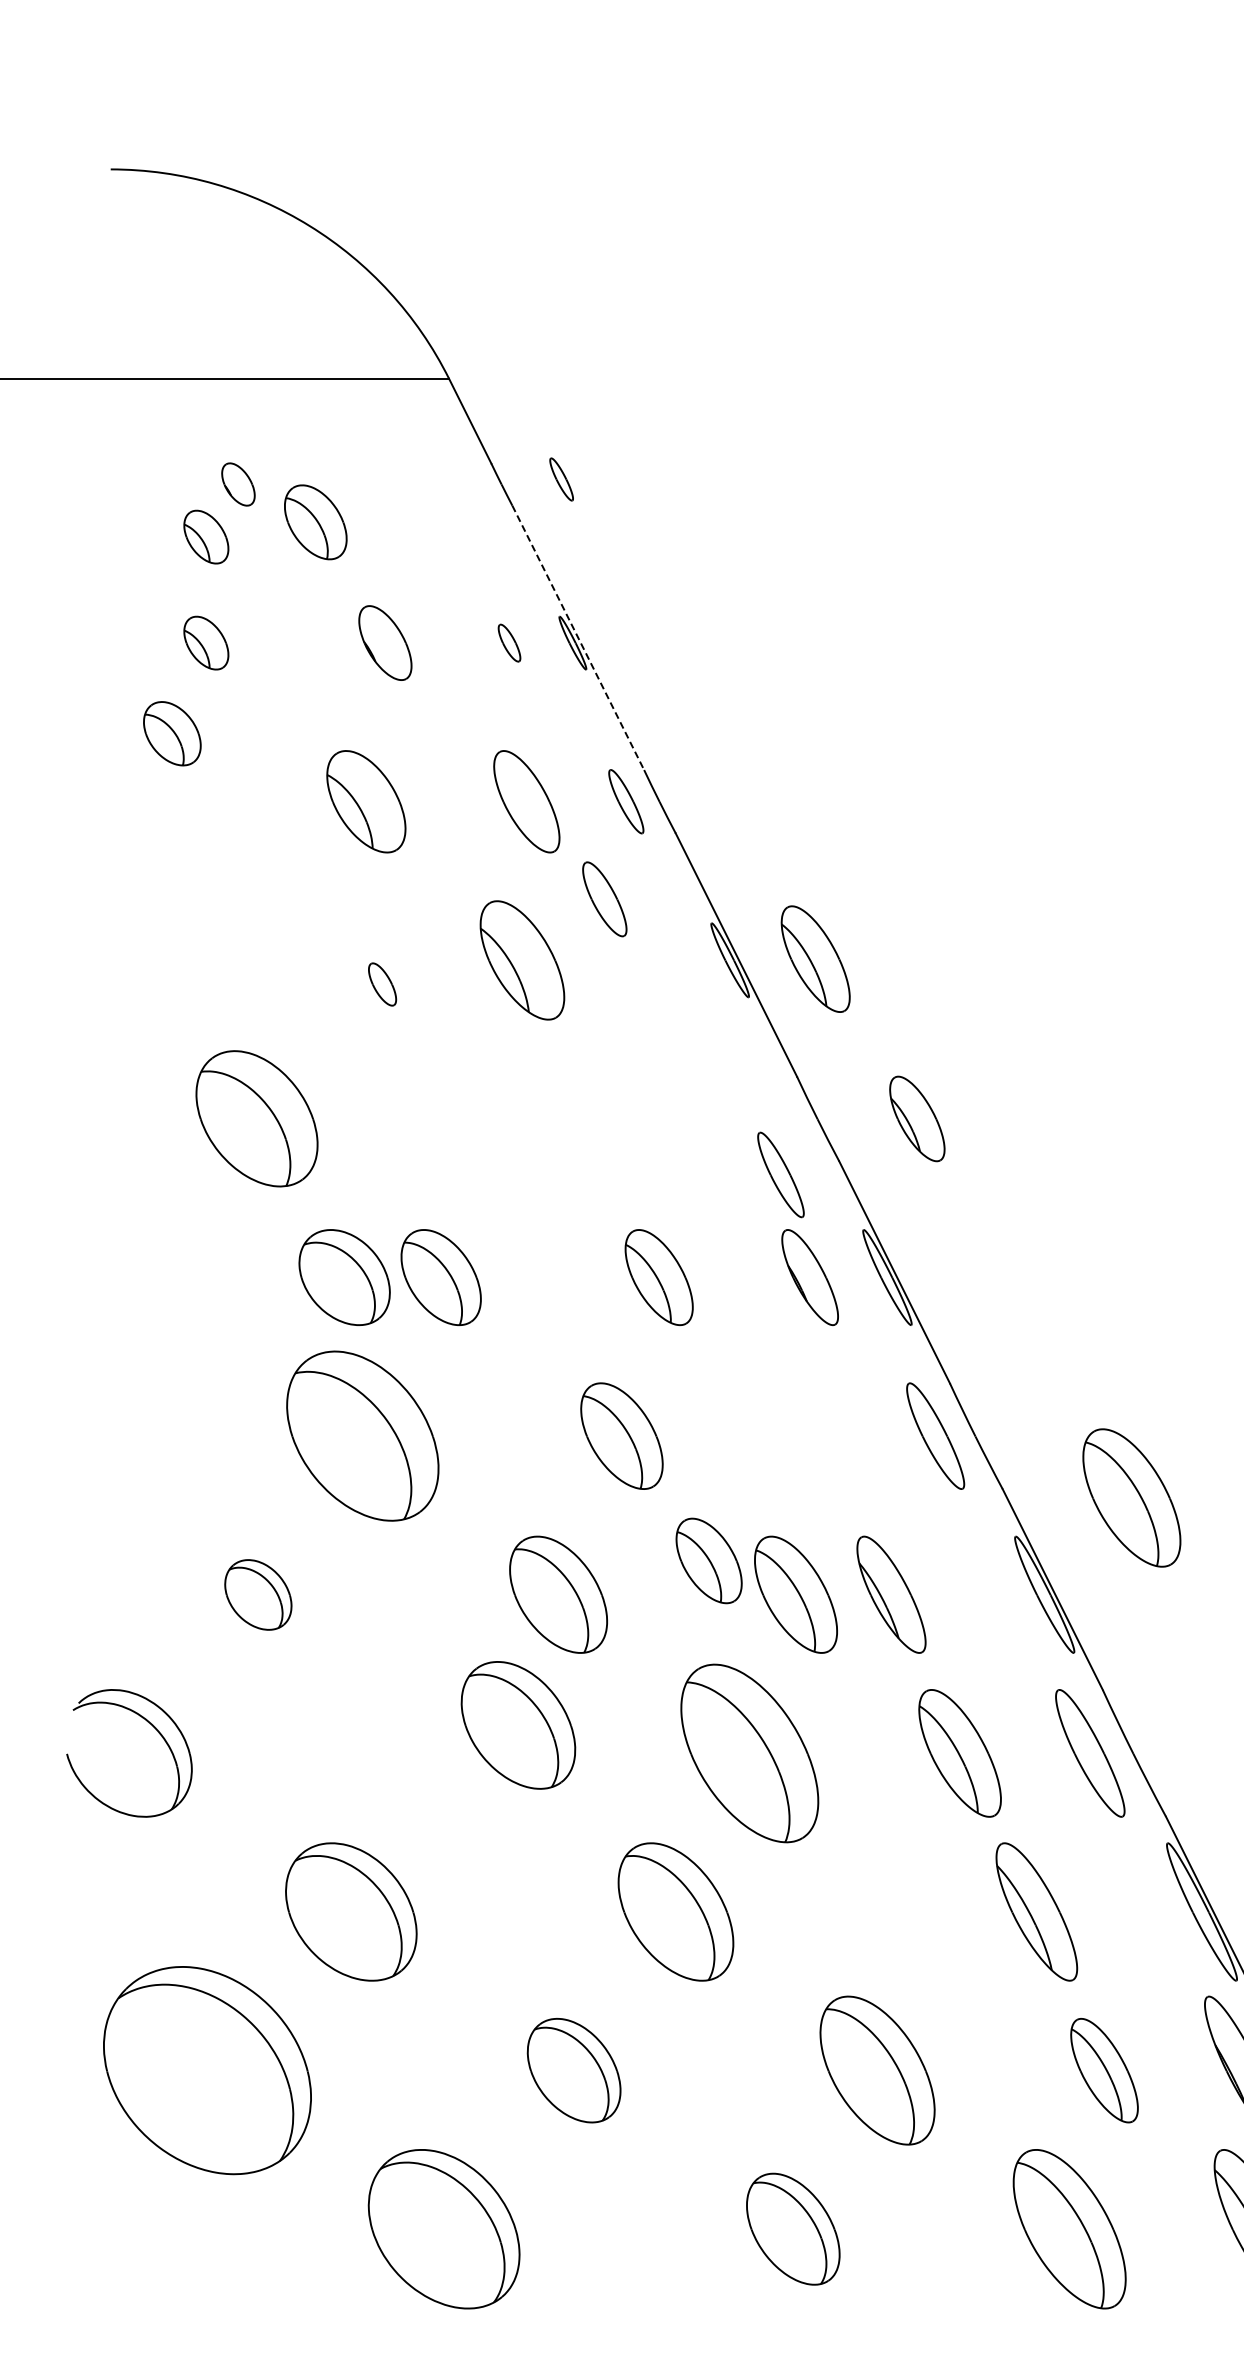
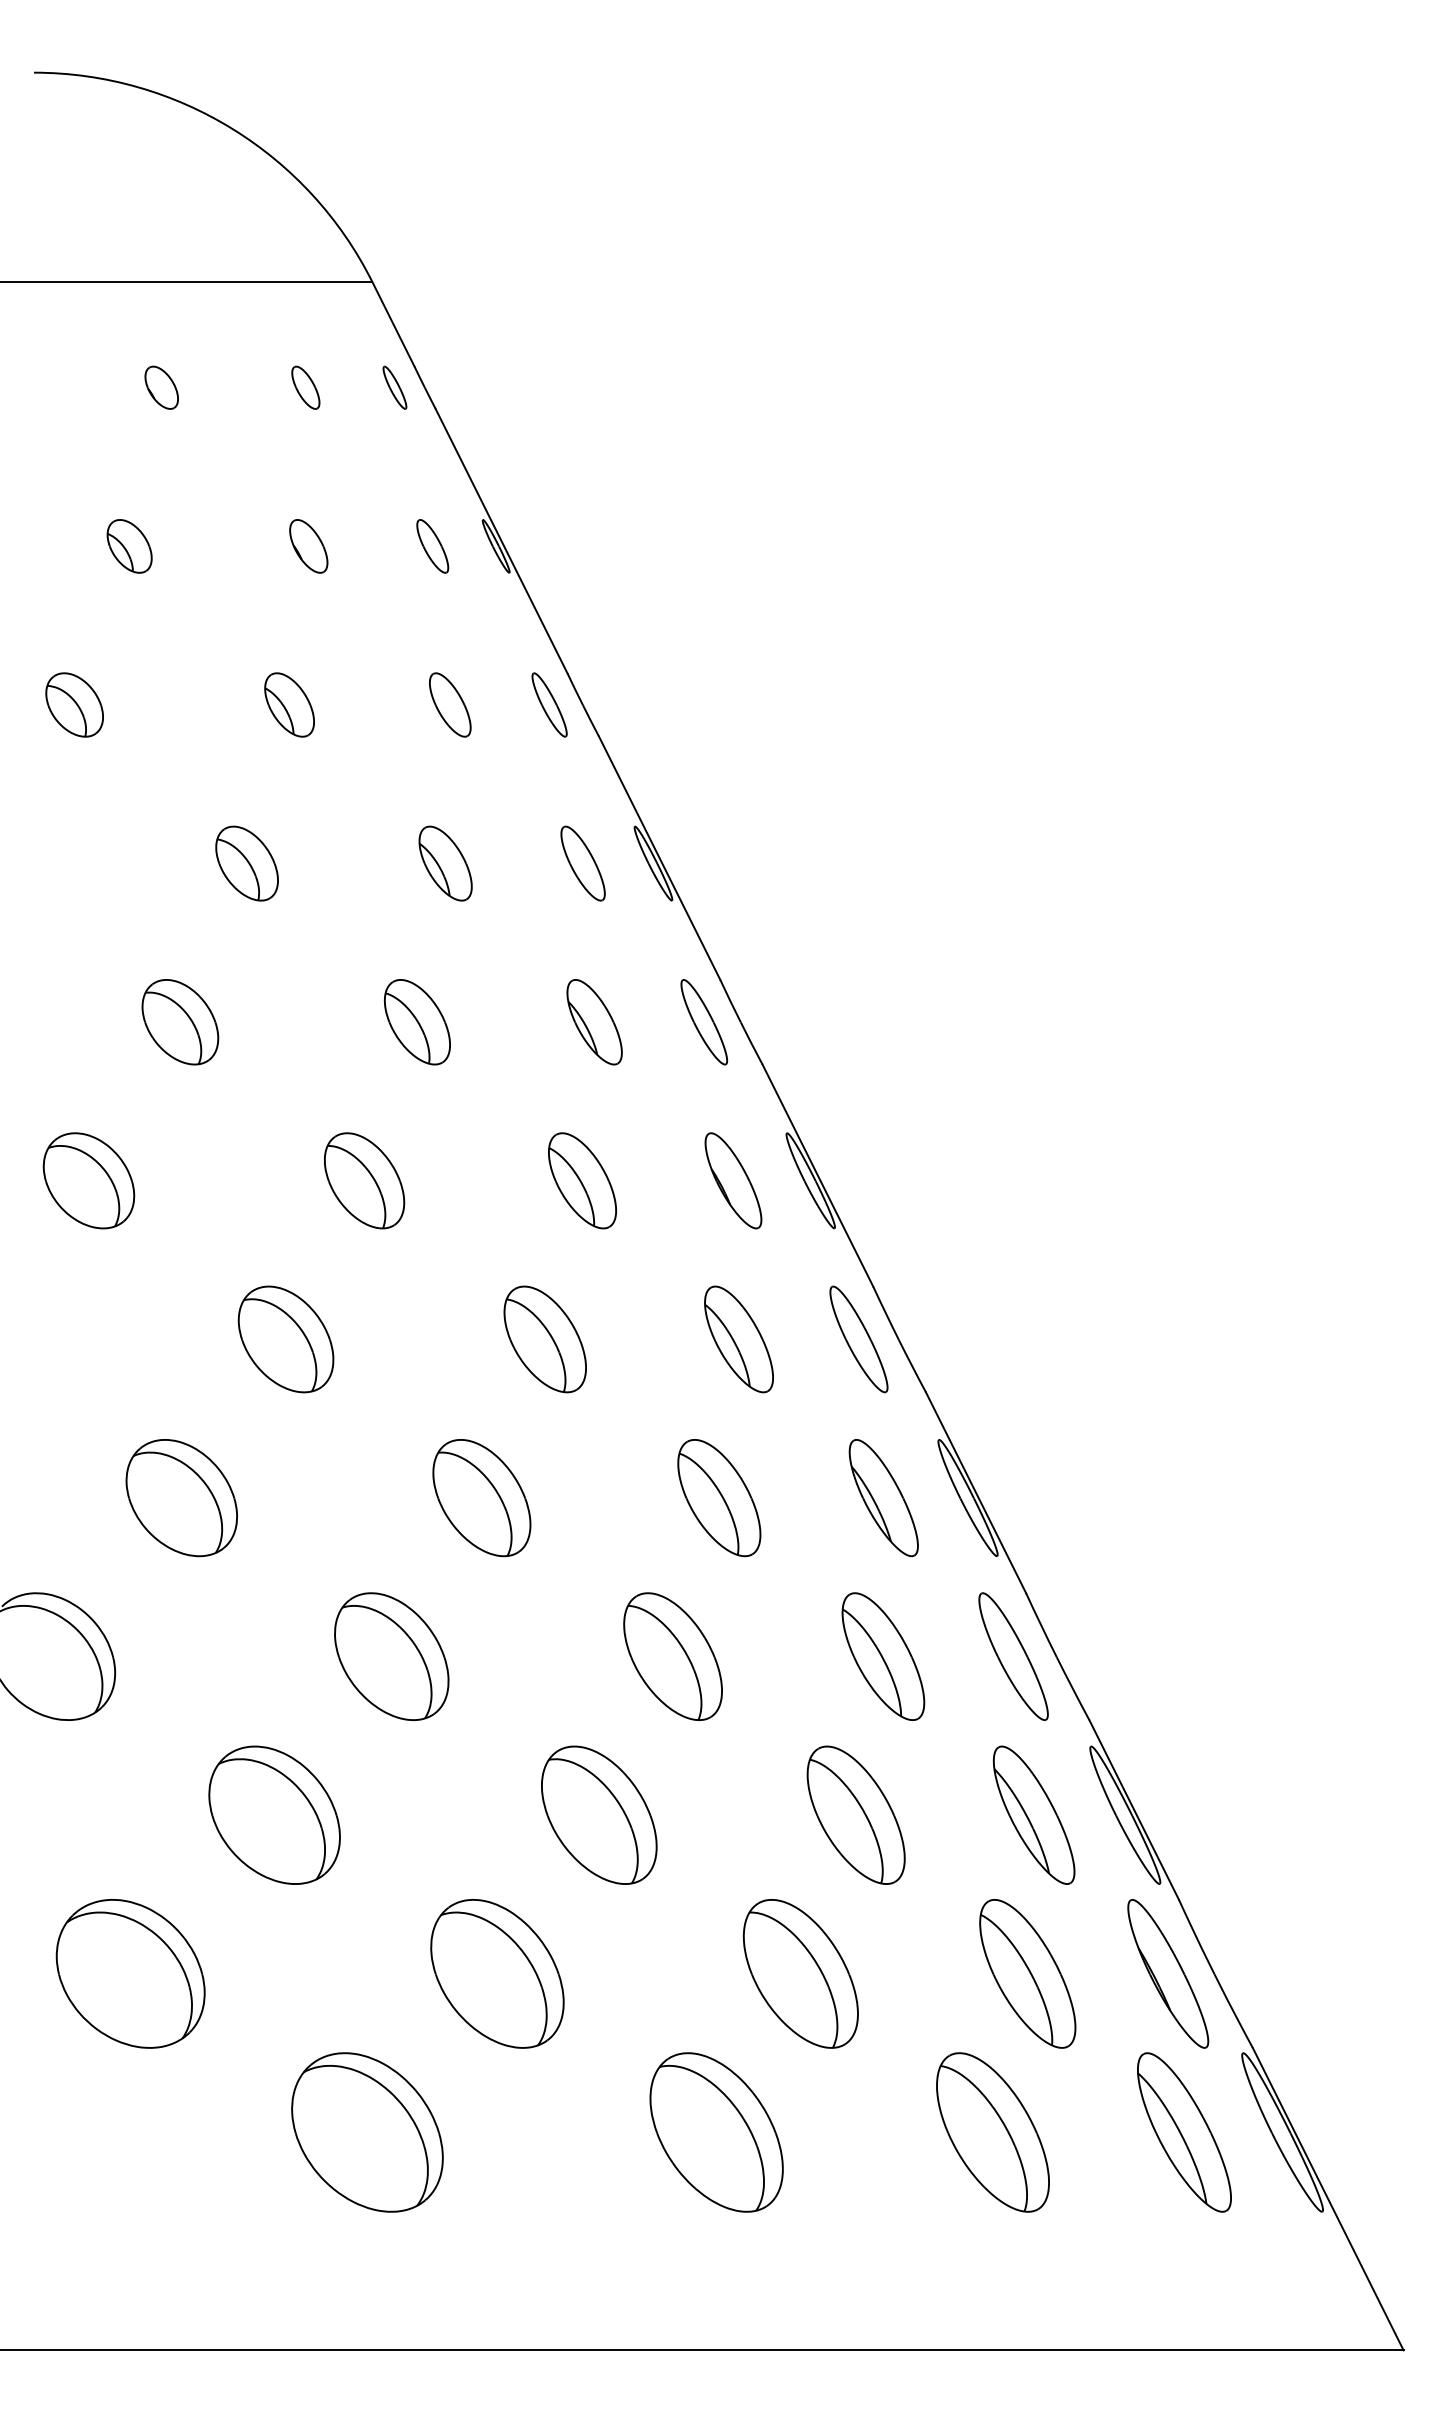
part: (561, 479) -> (394, 387), moved
part: (315, 522) -> (246, 863), moved
part: (206, 537) -> (129, 440), removed
line: (578, 638) -> (501, 541), dashed -> solid
part: (385, 643) -> (308, 546), size x0.71
part: (509, 643) -> (432, 546), size x1.43
part: (172, 733) -> (74, 704), moved
part: (366, 801) -> (289, 704), size x0.62
part: (527, 801) -> (450, 704), size x0.62
part: (604, 899) -> (582, 863), moved
part: (815, 959) -> (738, 1339), moved
part: (522, 960) -> (445, 863), size x0.62
part: (382, 984) -> (305, 387), moved
part: (257, 1119) -> (180, 1022), size x0.62
part: (917, 1119) -> (594, 1022), moved
part: (781, 1175) -> (704, 1022), moved
part: (344, 1277) -> (88, 1180), moved
part: (362, 1436) -> (285, 1339), size x0.62
part: (1131, 1497) -> (855, 1814), moved
part: (709, 1561) -> (417, 1022), moved
part: (258, 1595) -> (181, 1498), size x1.67
part: (891, 1595) -> (883, 1498), moved
part: (518, 1725) -> (391, 1656), moved
part: (749, 1753) -> (672, 1656), size x0.71
part: (1036, 1911) -> (1033, 1814), moved
part: (207, 2070) -> (130, 1973), size x0.71
part: (574, 2070) -> (497, 1973), size x1.43
part: (1104, 2070) -> (1027, 1973), size x1.43
part: (793, 2229) -> (716, 2132), size x1.43

